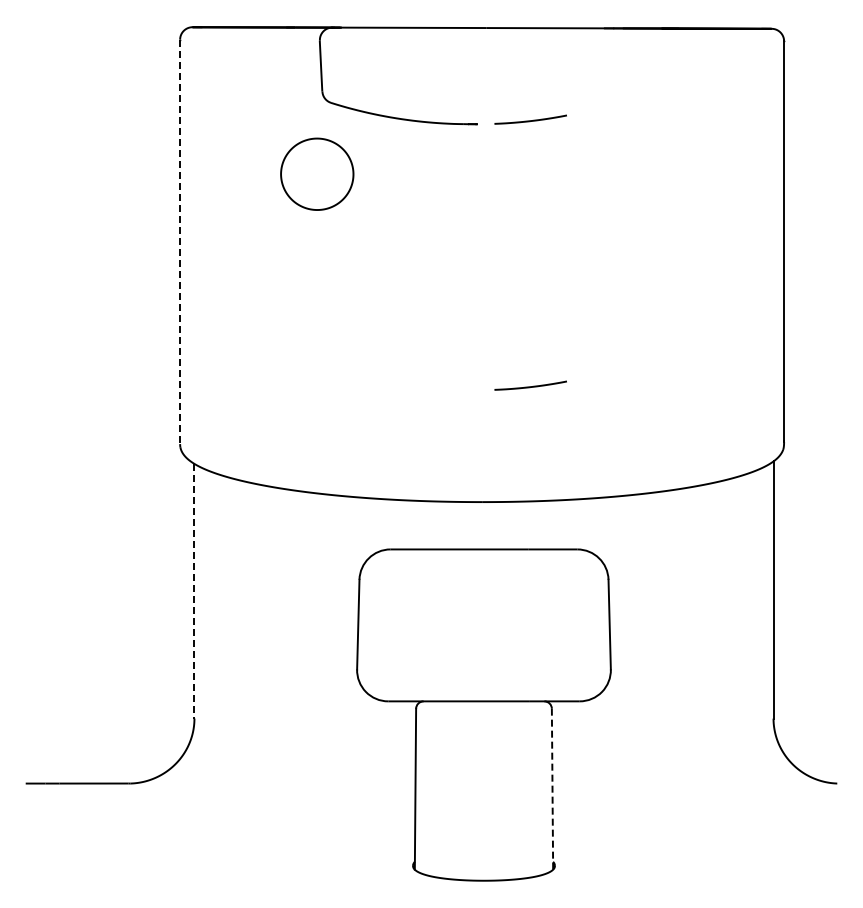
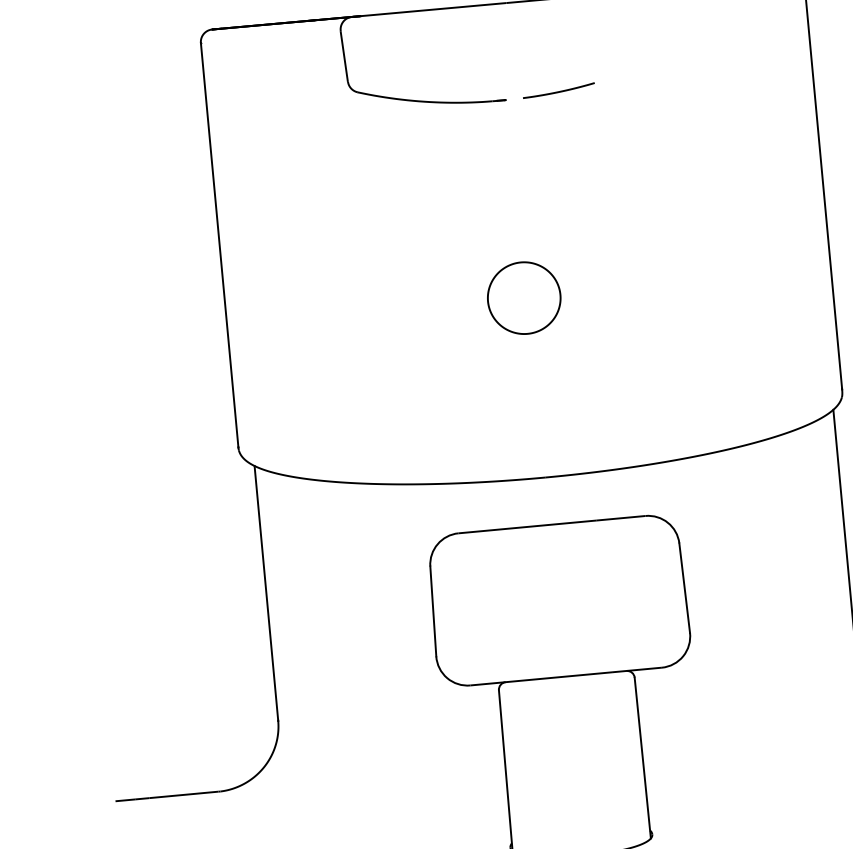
part: (317, 173) -> (524, 297), moved
line: (180, 242) -> (220, 245), dashed -> solid
curve: (530, 386) -> (583, 357), removed
line: (194, 591) -> (266, 593), dashed -> solid
line: (552, 788) -> (642, 757), dashed -> solid

